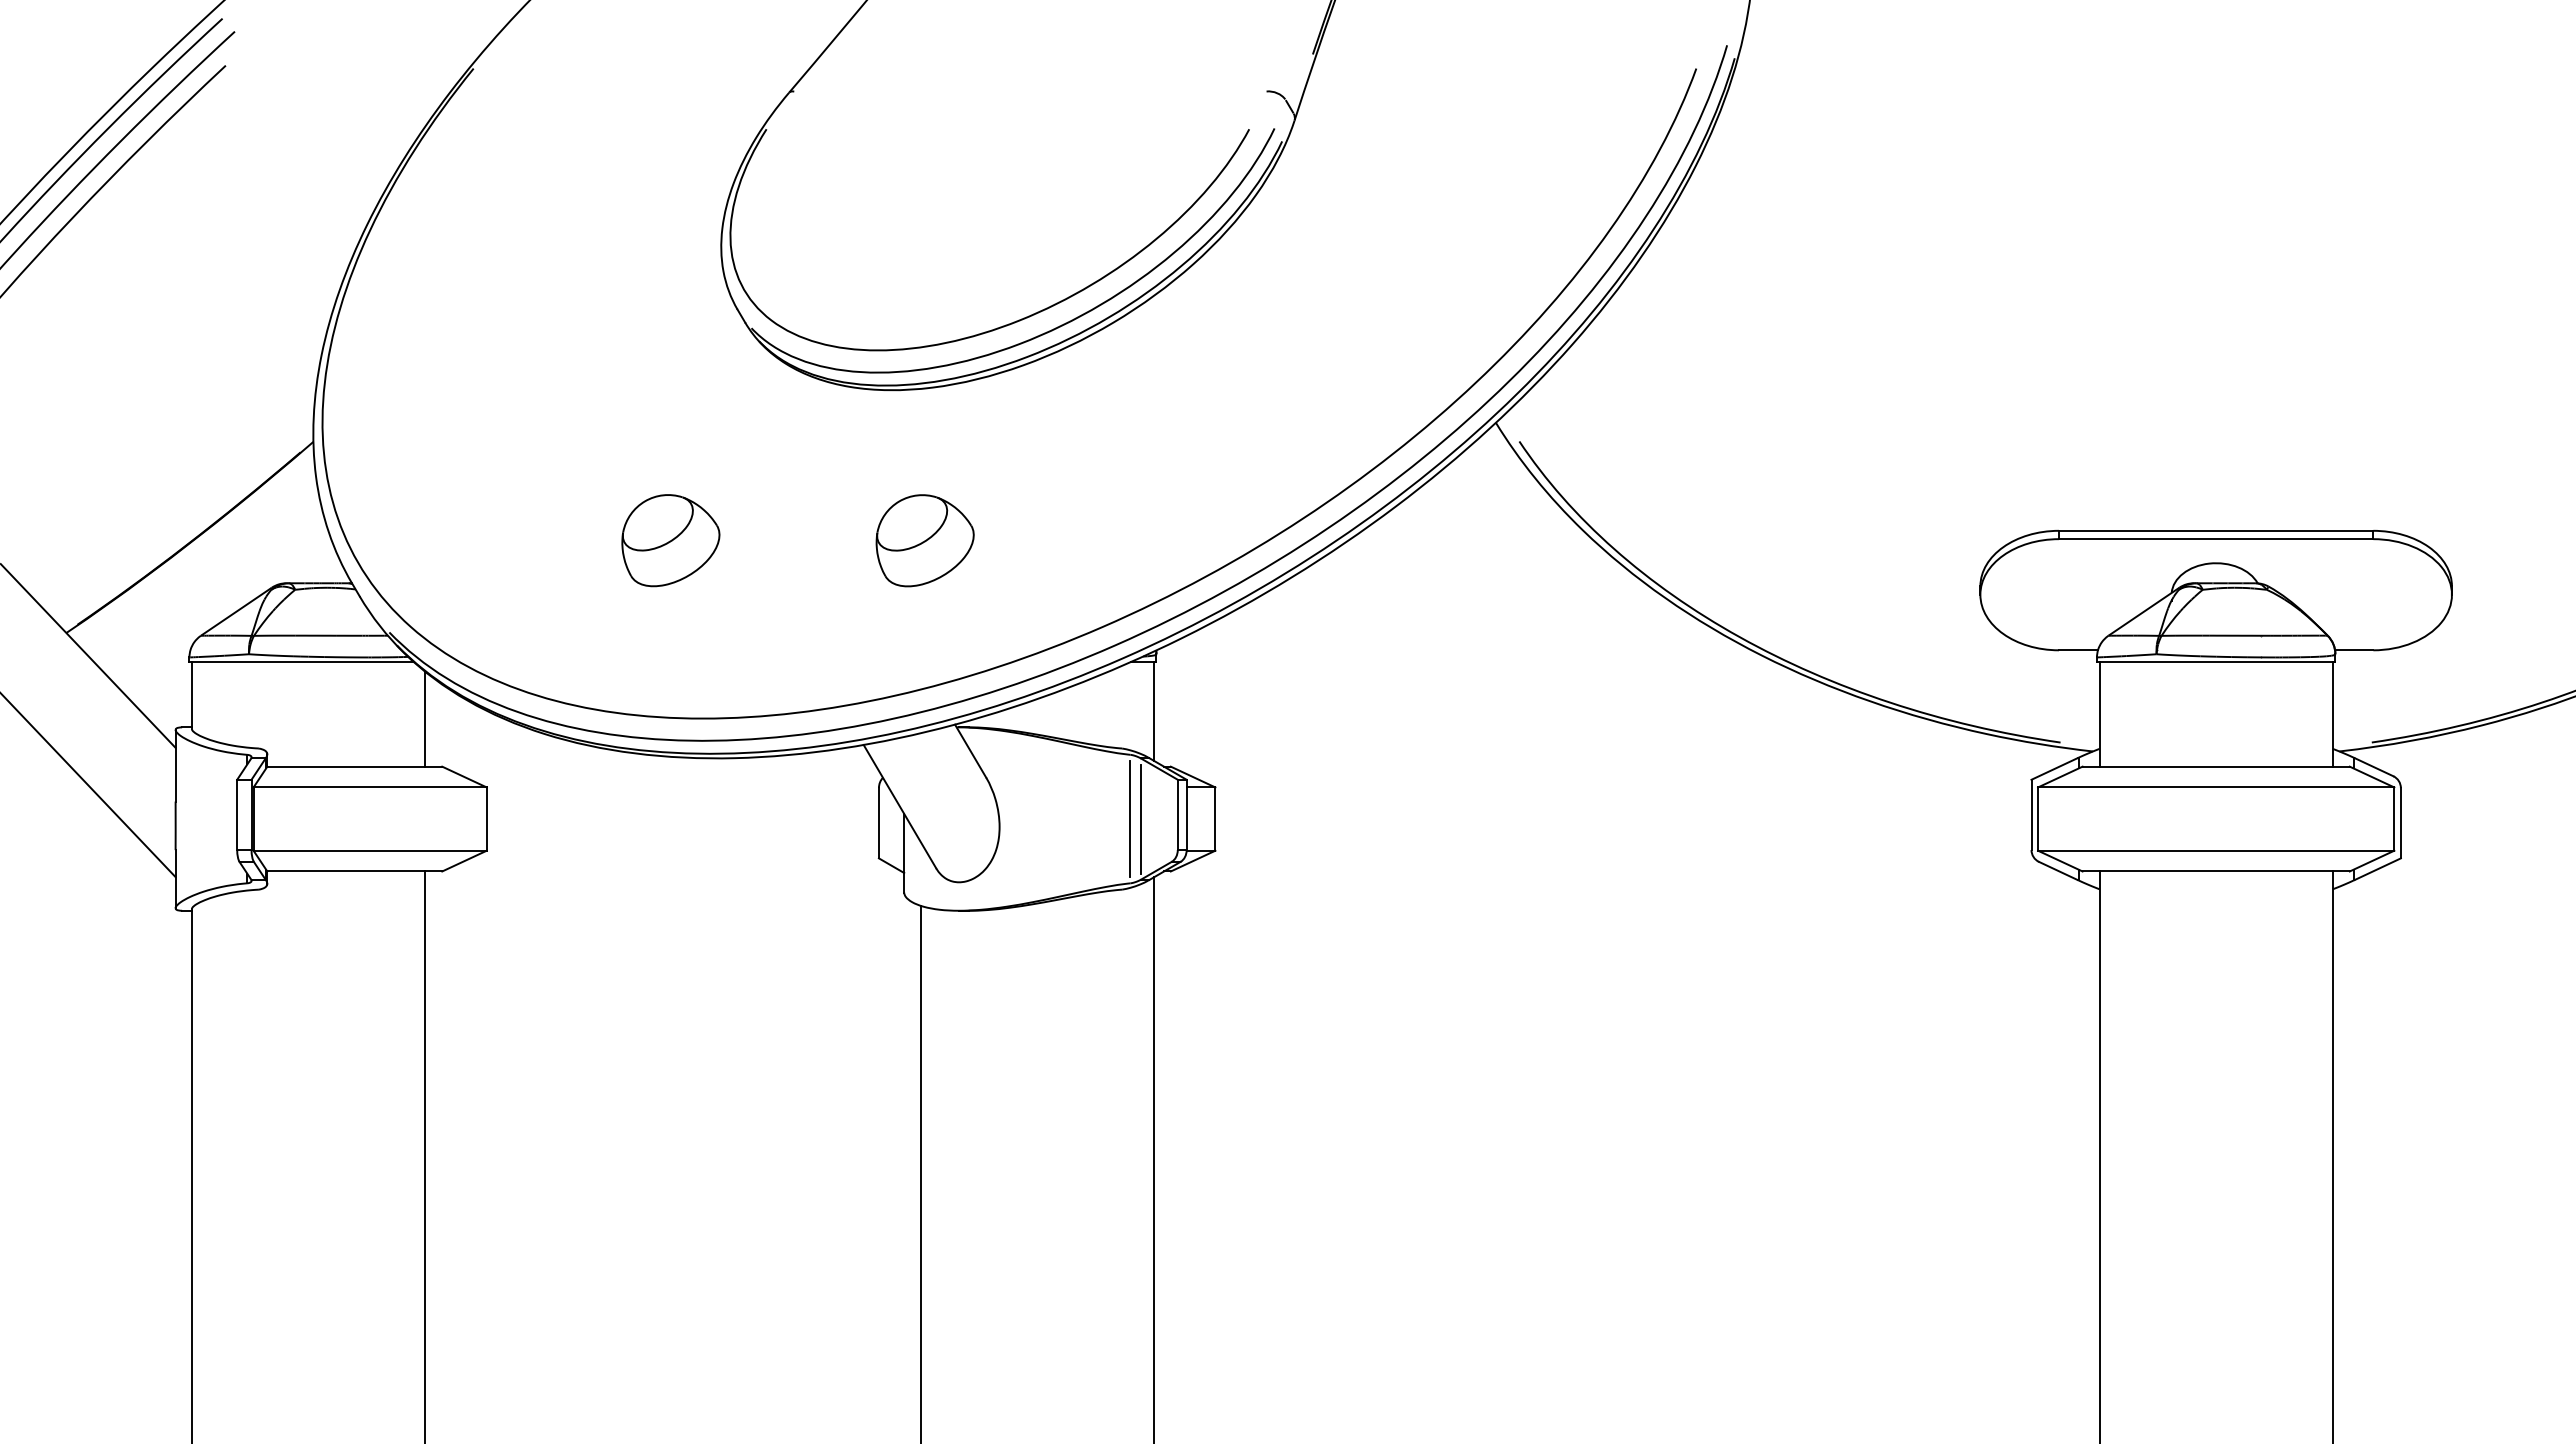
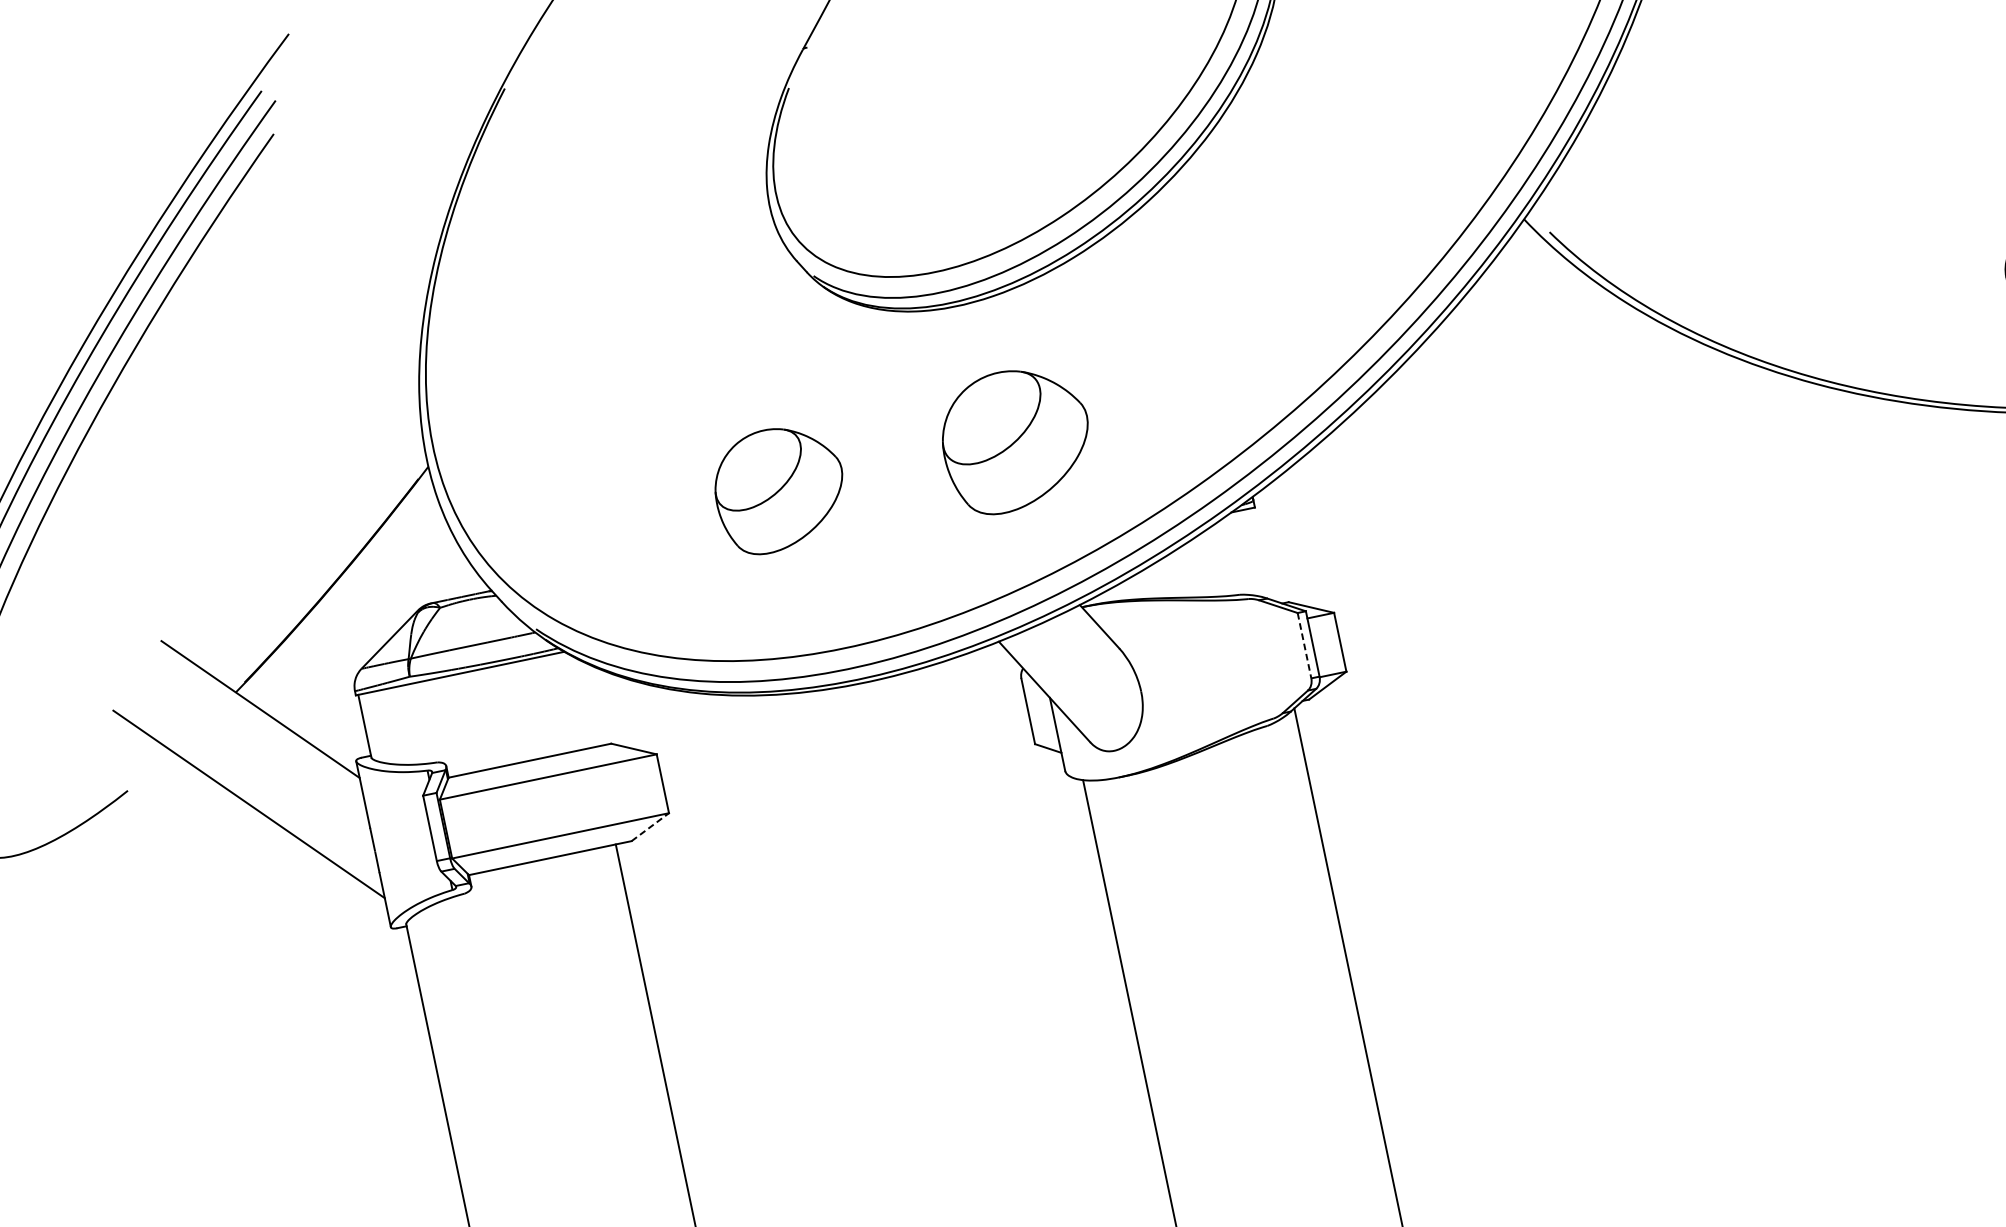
part: (670, 540) -> (779, 489), size x1.4
part: (924, 540) -> (1015, 439), size x1.6
line: (1153, 710) -> (1261, 553), removed
line: (425, 718) -> (586, 702), removed
line: (1177, 815) -> (1304, 646), solid -> dashed
line: (1130, 818) -> (1261, 658), removed
line: (1141, 818) -> (1271, 656), removed
line: (464, 861) -> (650, 827), solid -> dashed

